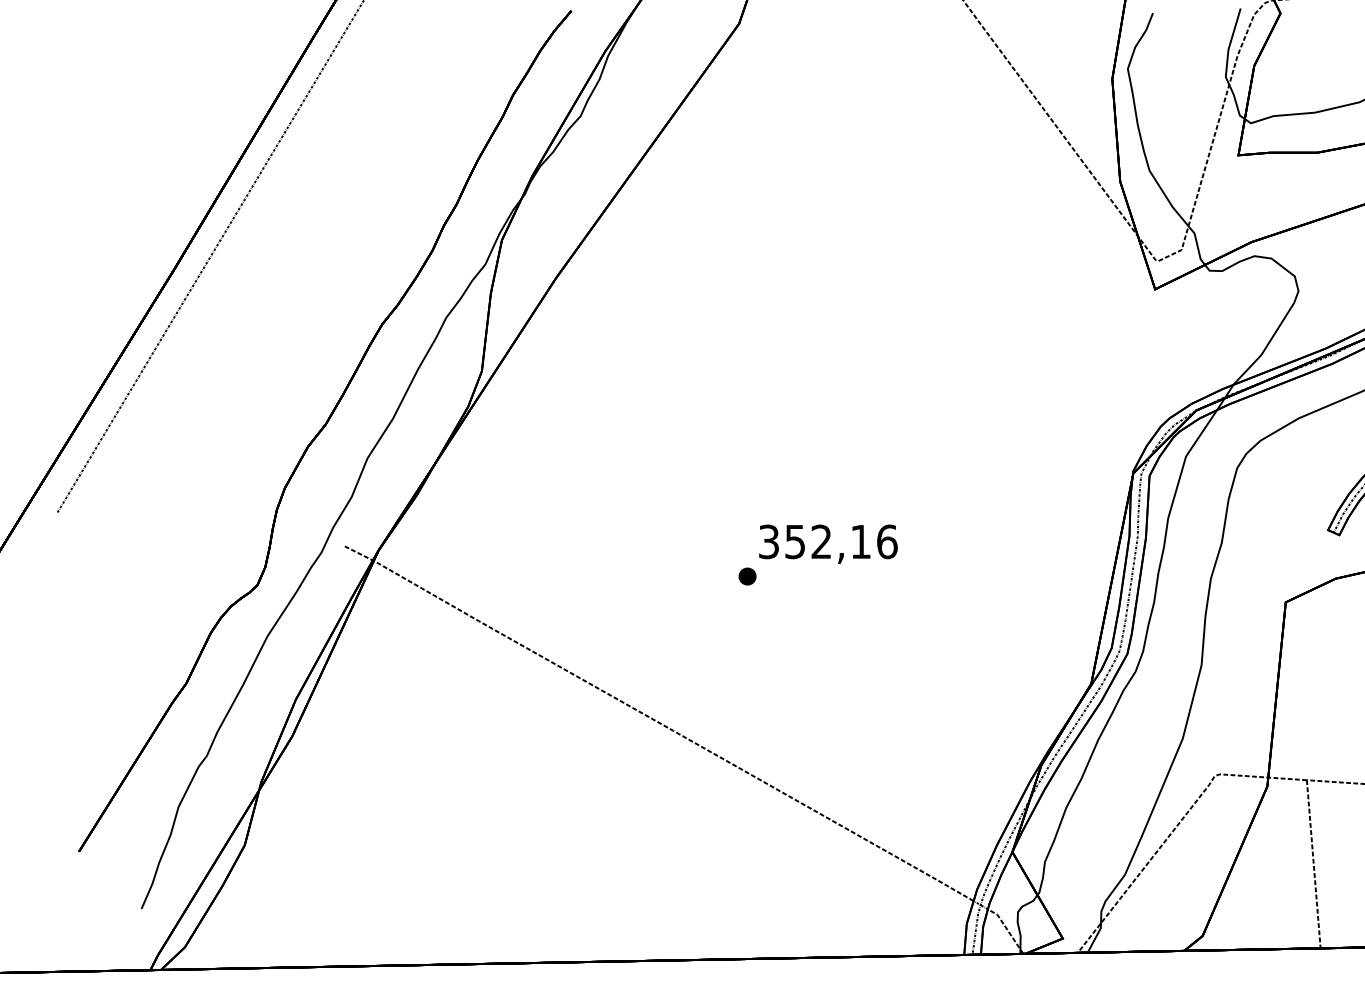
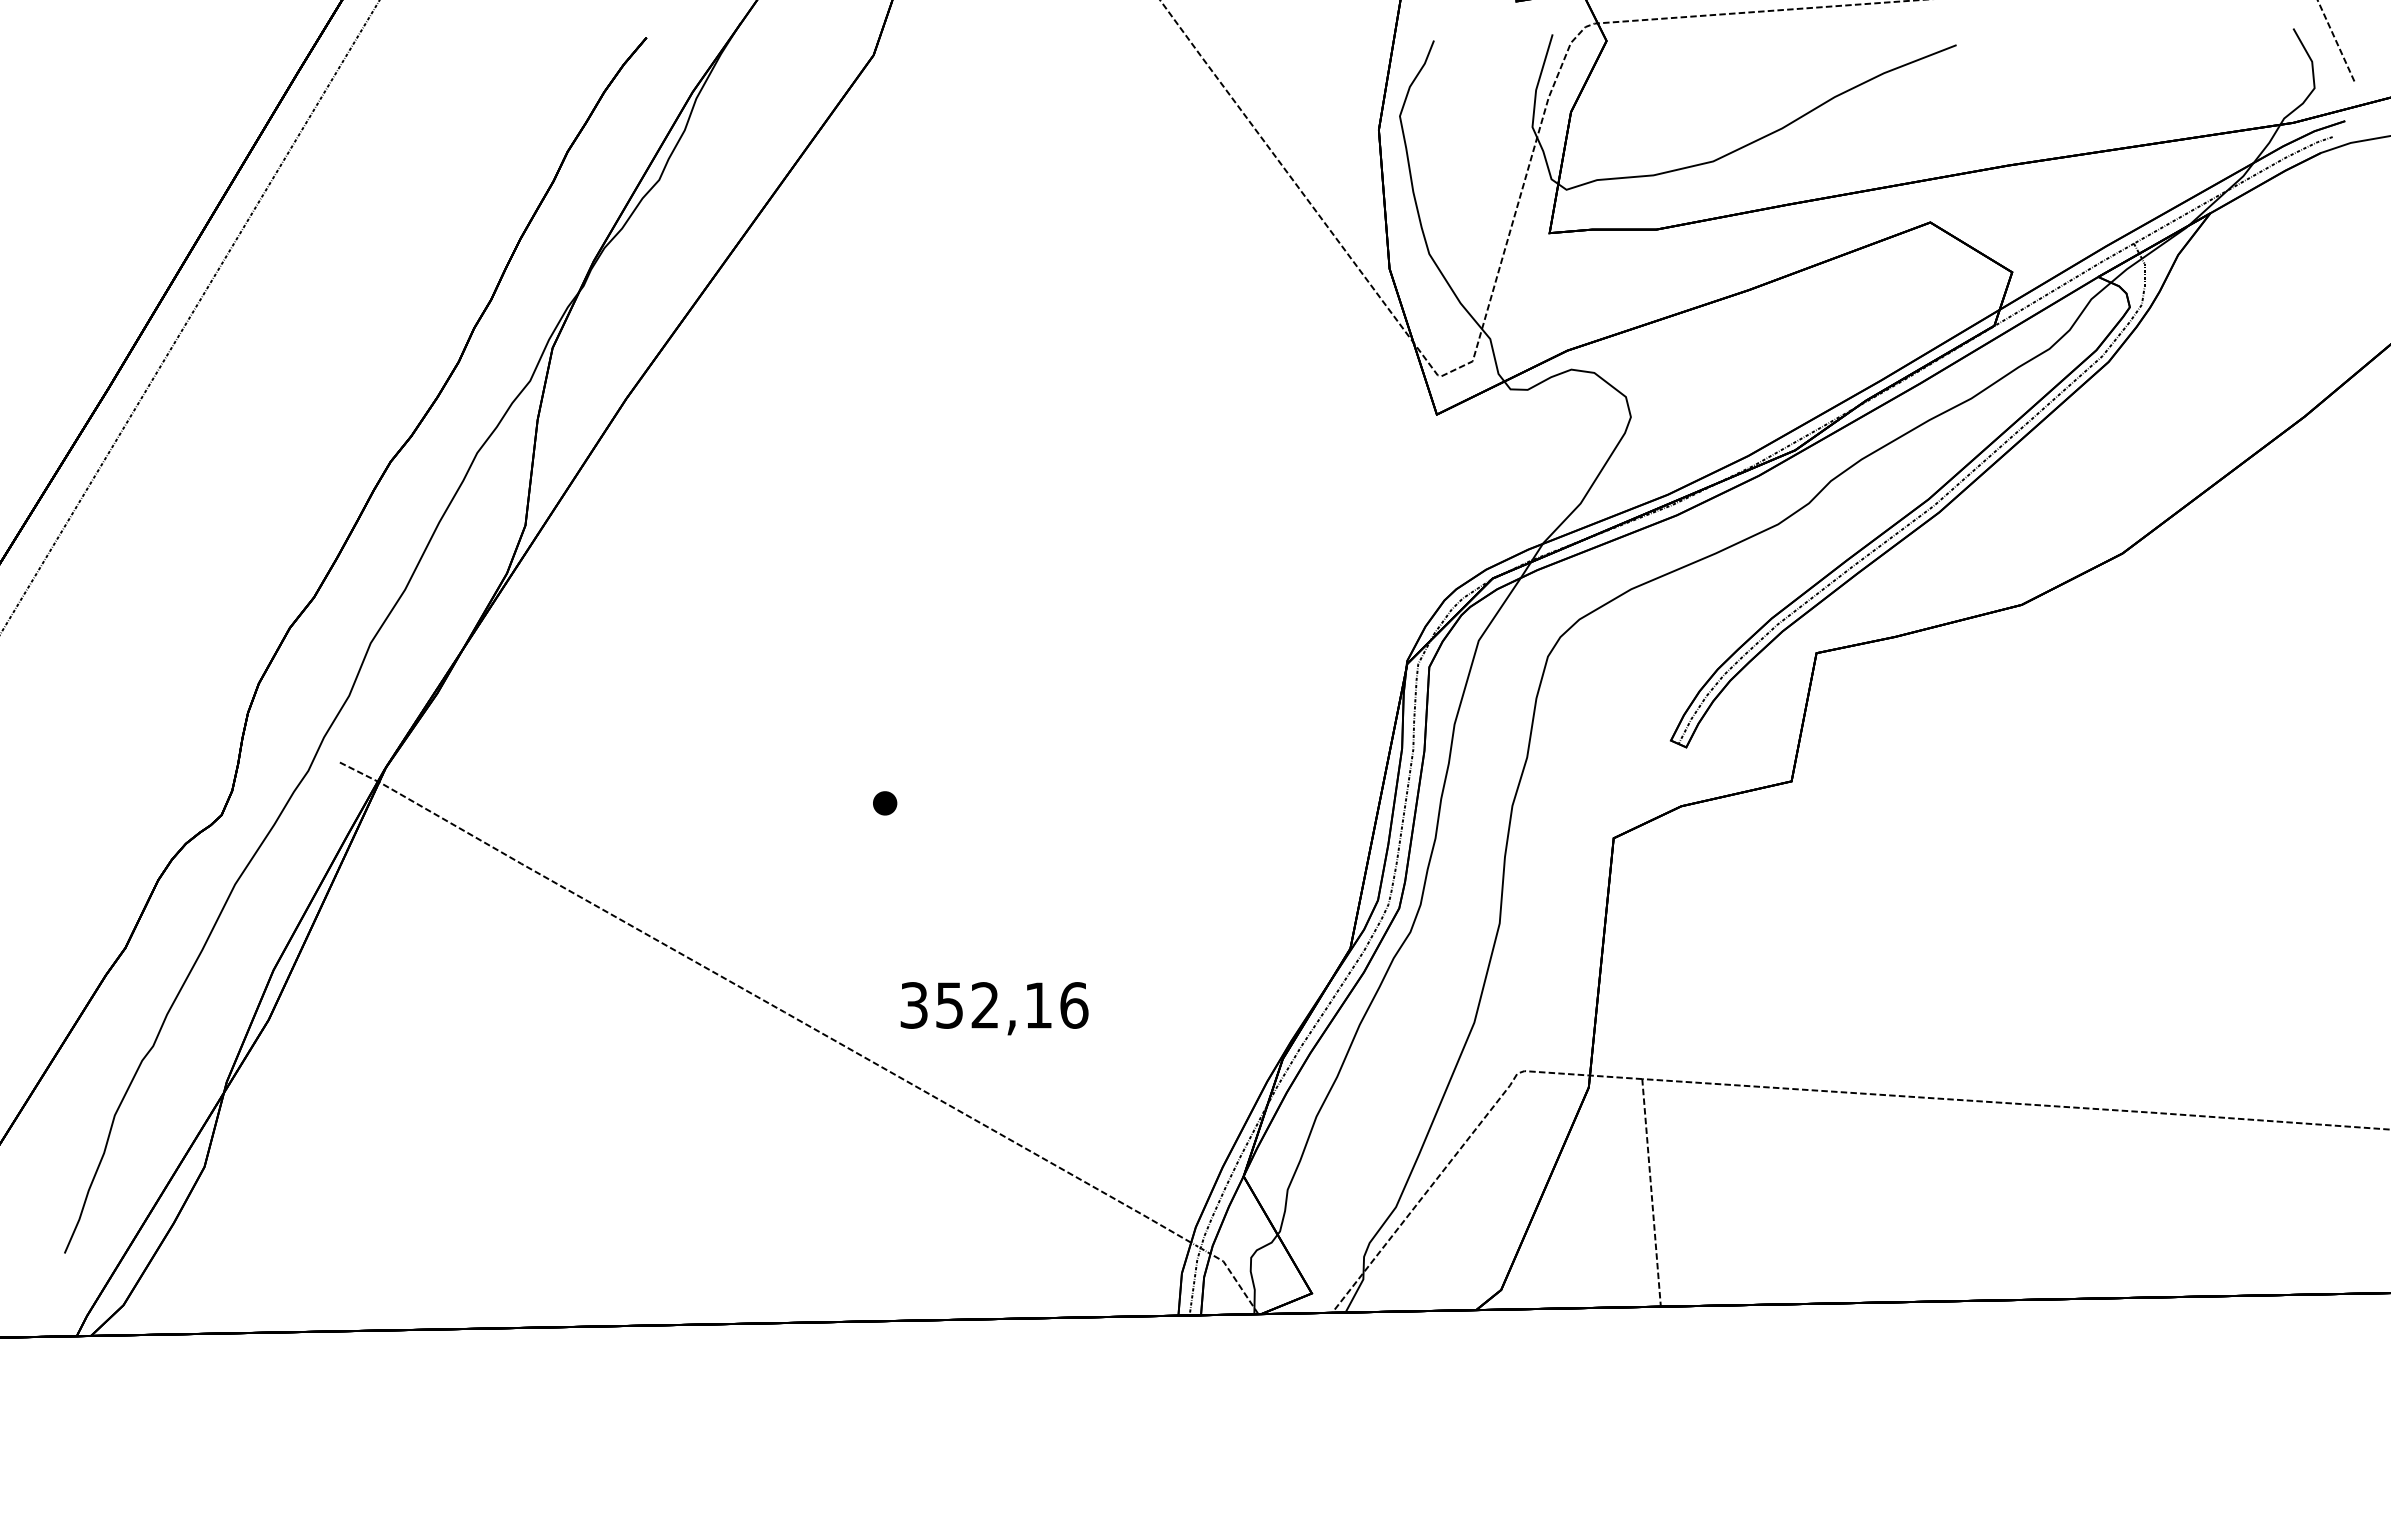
text: (828, 544) -> (994, 1008), moved

